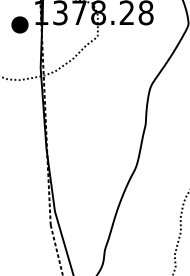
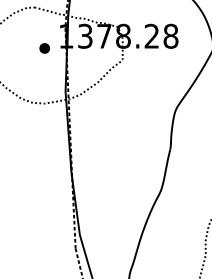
part: (19, 25) -> (44, 48), size x0.62

